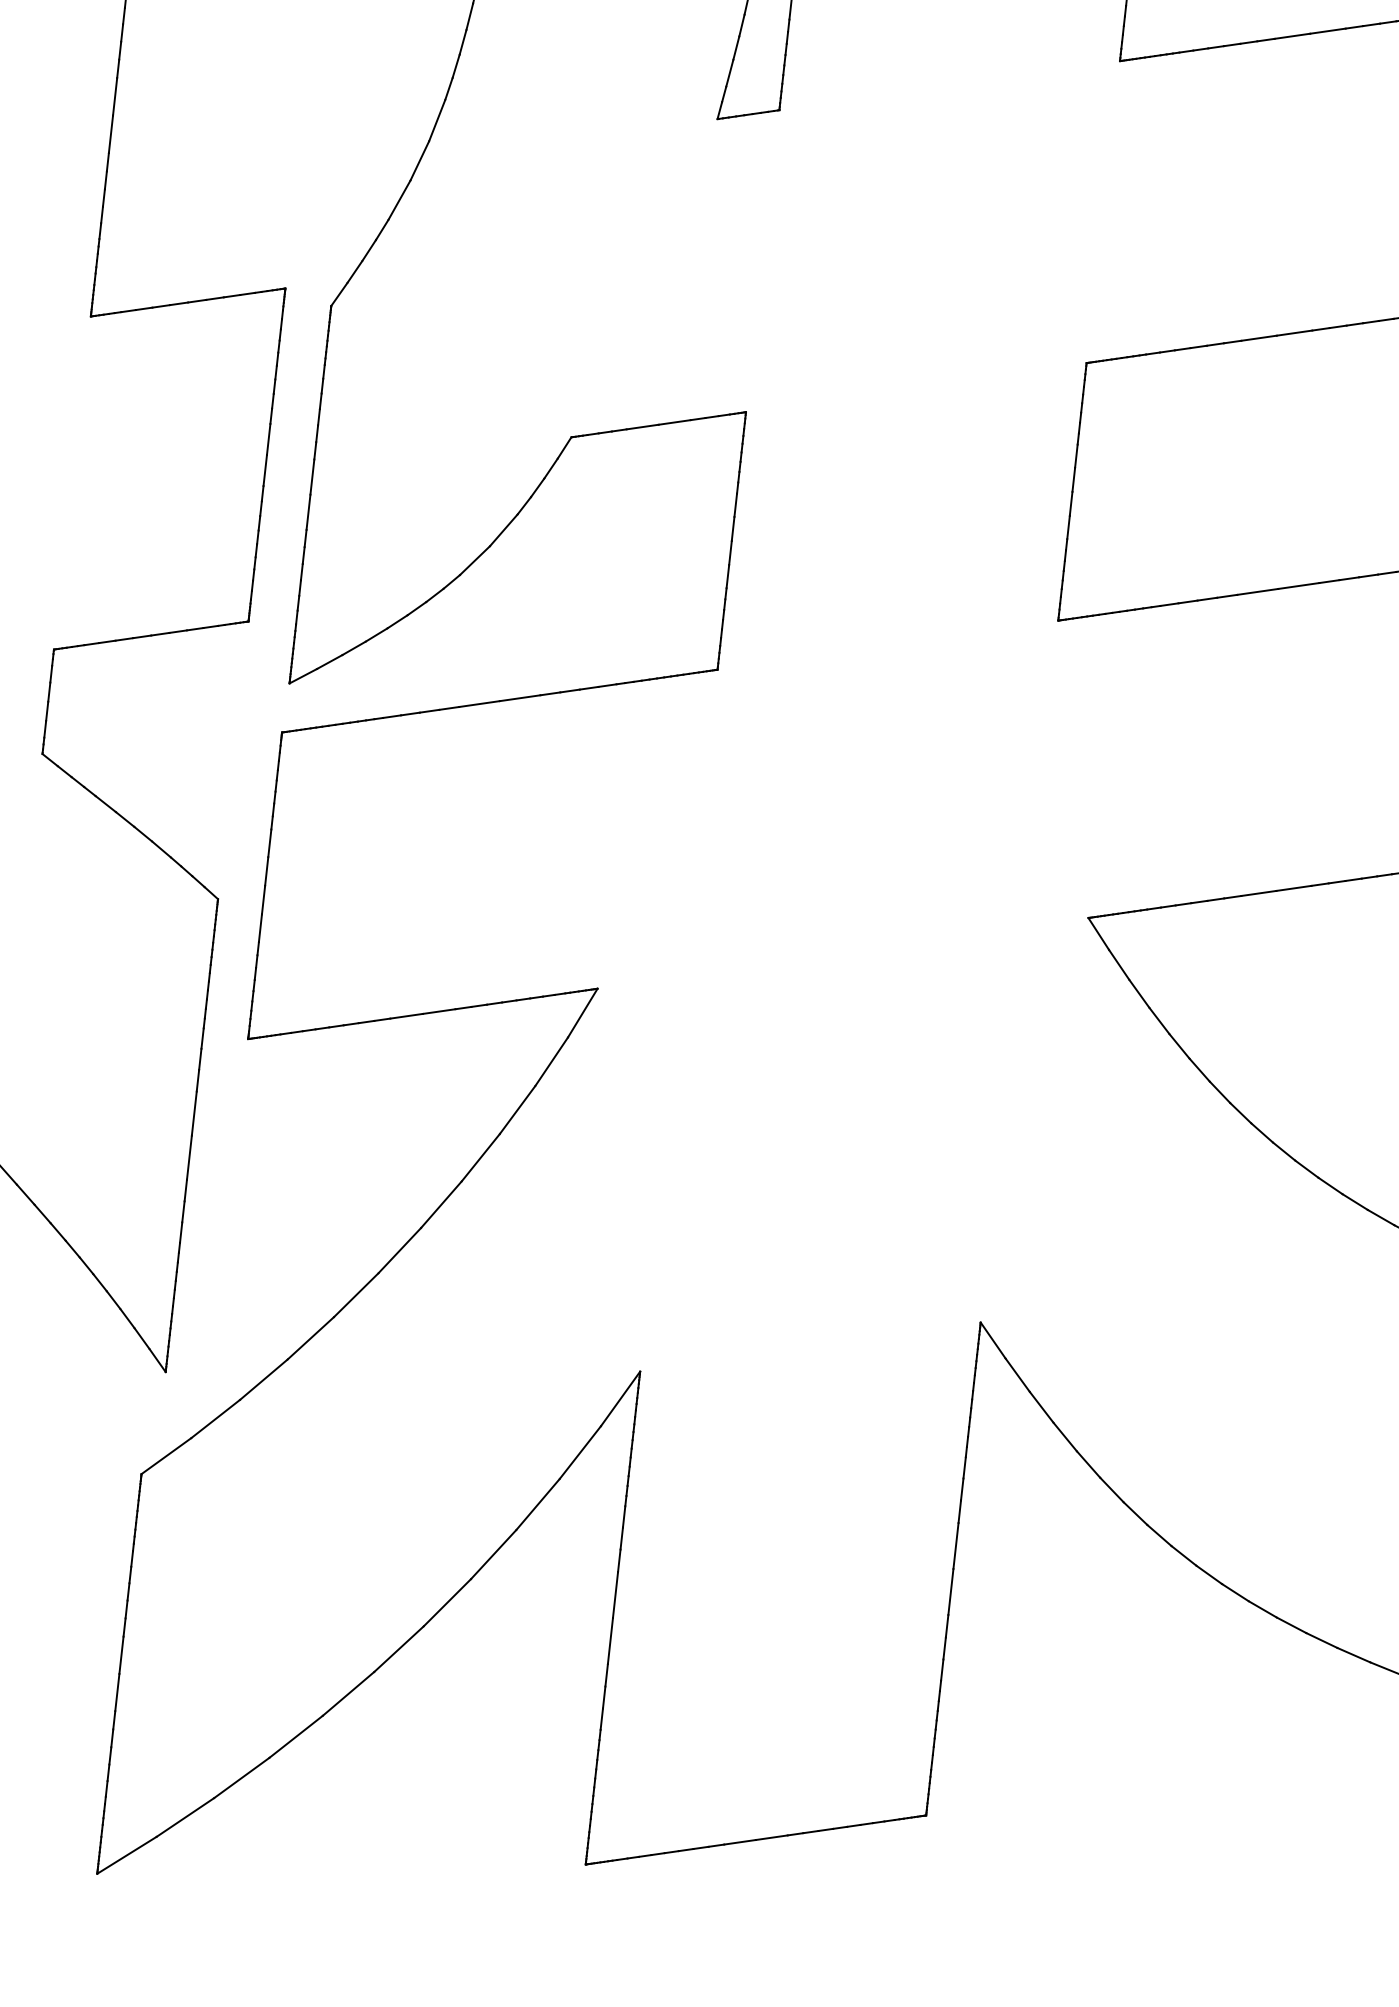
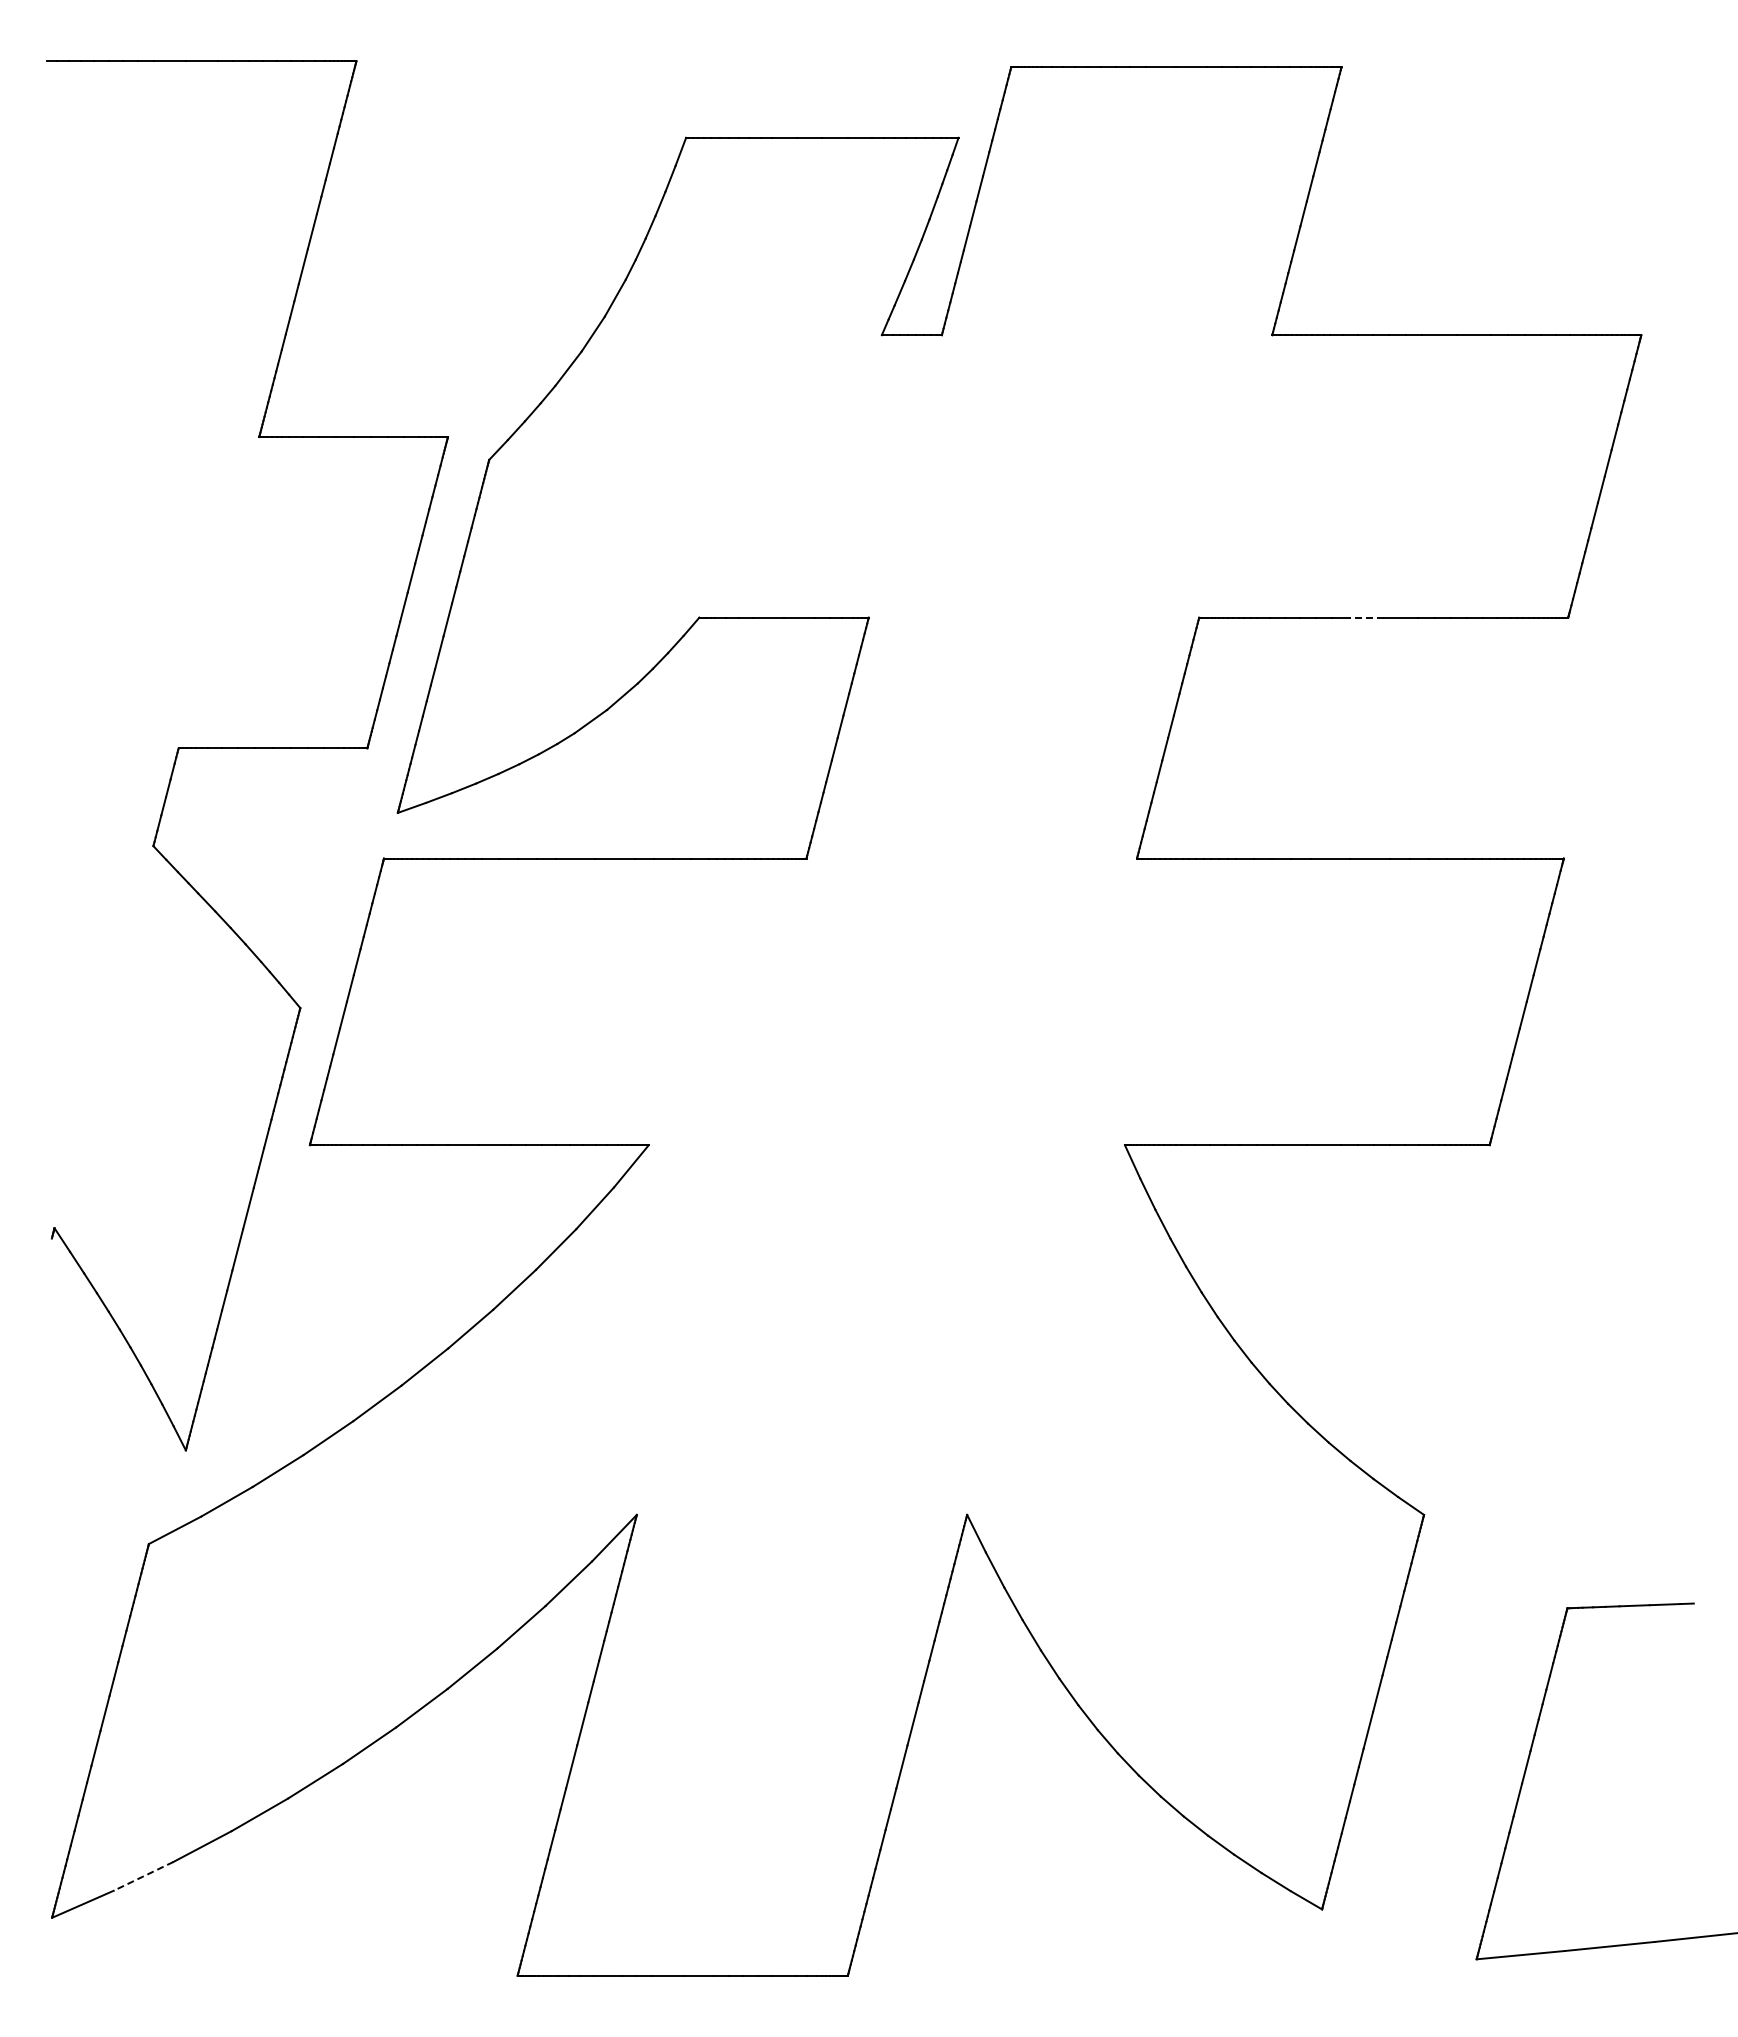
line: (1259, 338) -> (1366, 617), solid -> dashed
line: (185, 1817) -> (143, 1876), solid -> dashed

